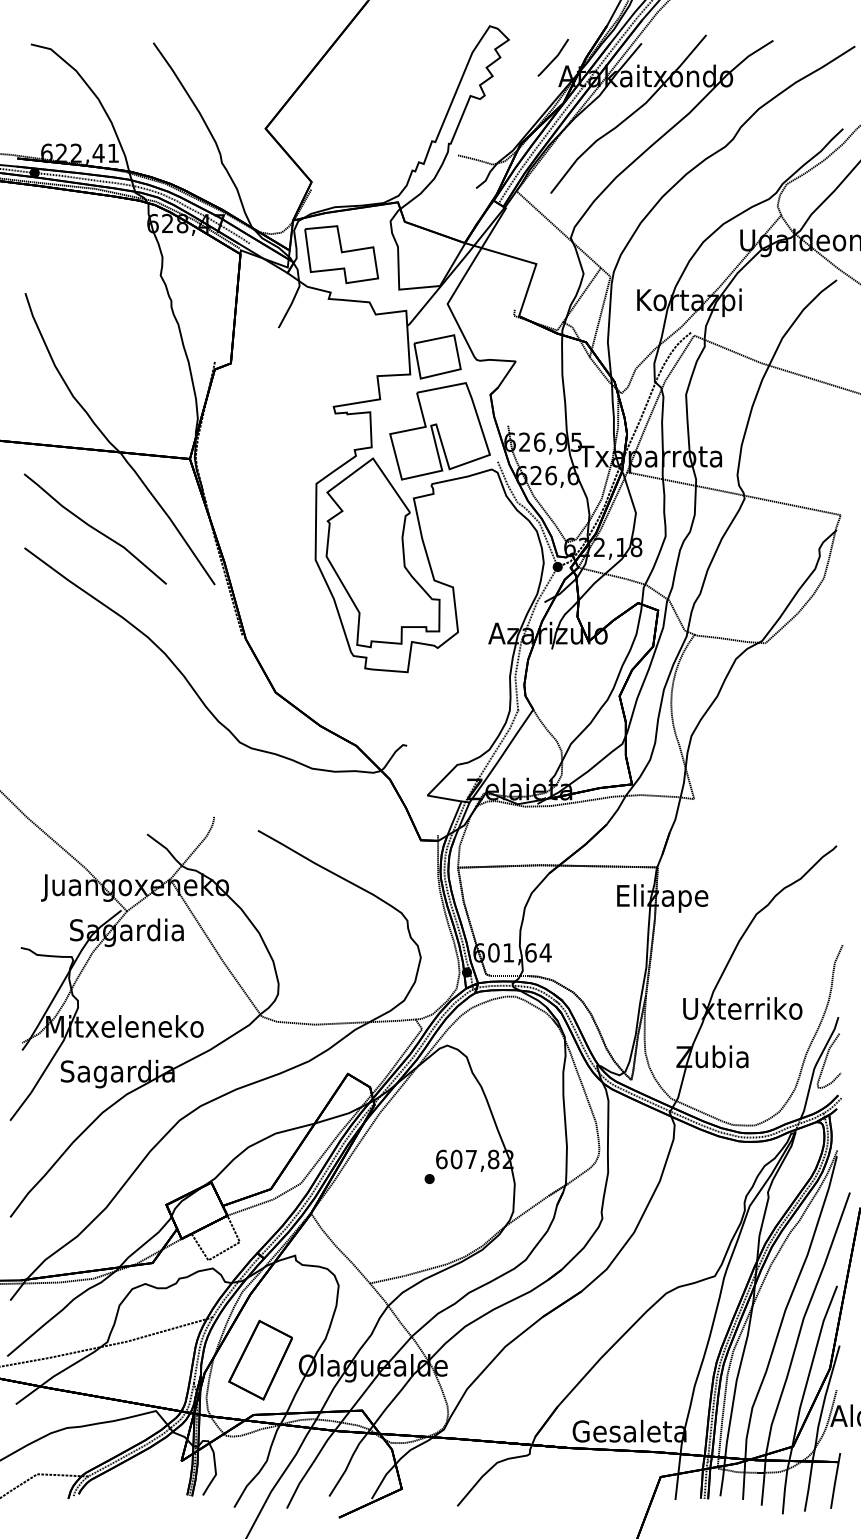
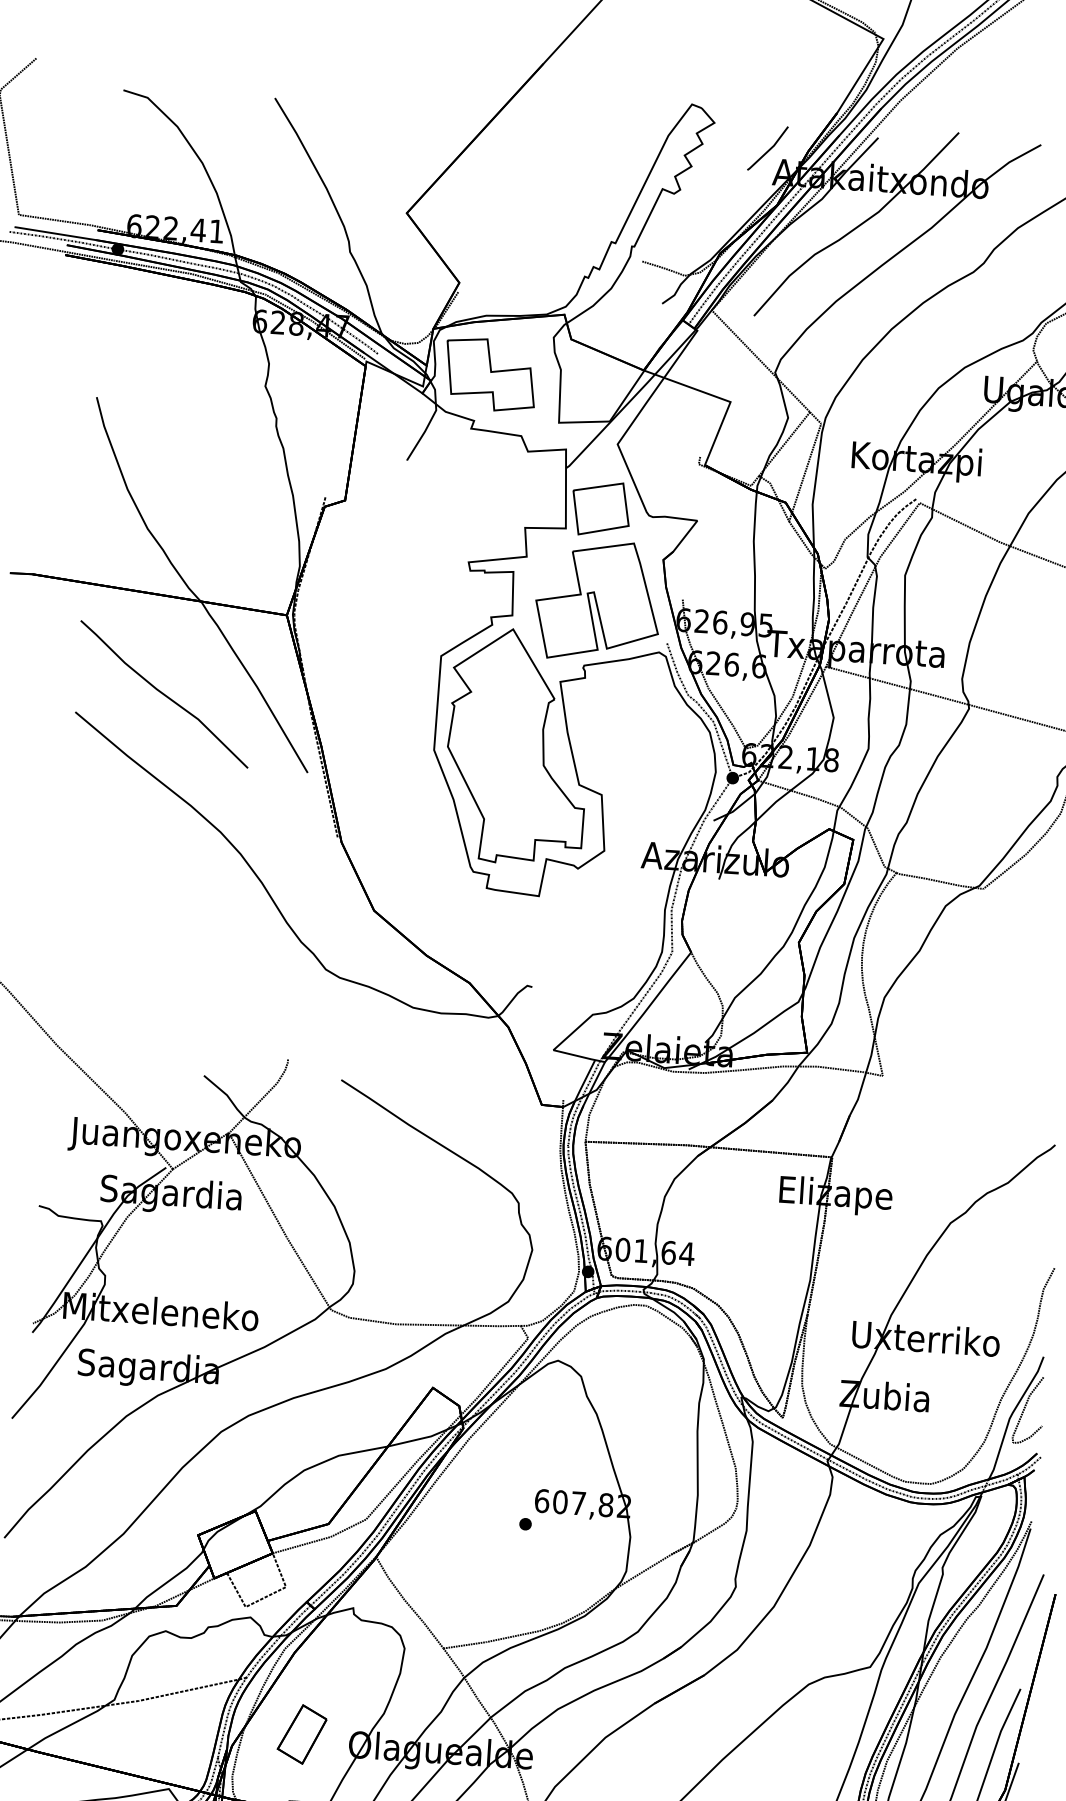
part: (260, 1359) -> (302, 1733), size x0.6

